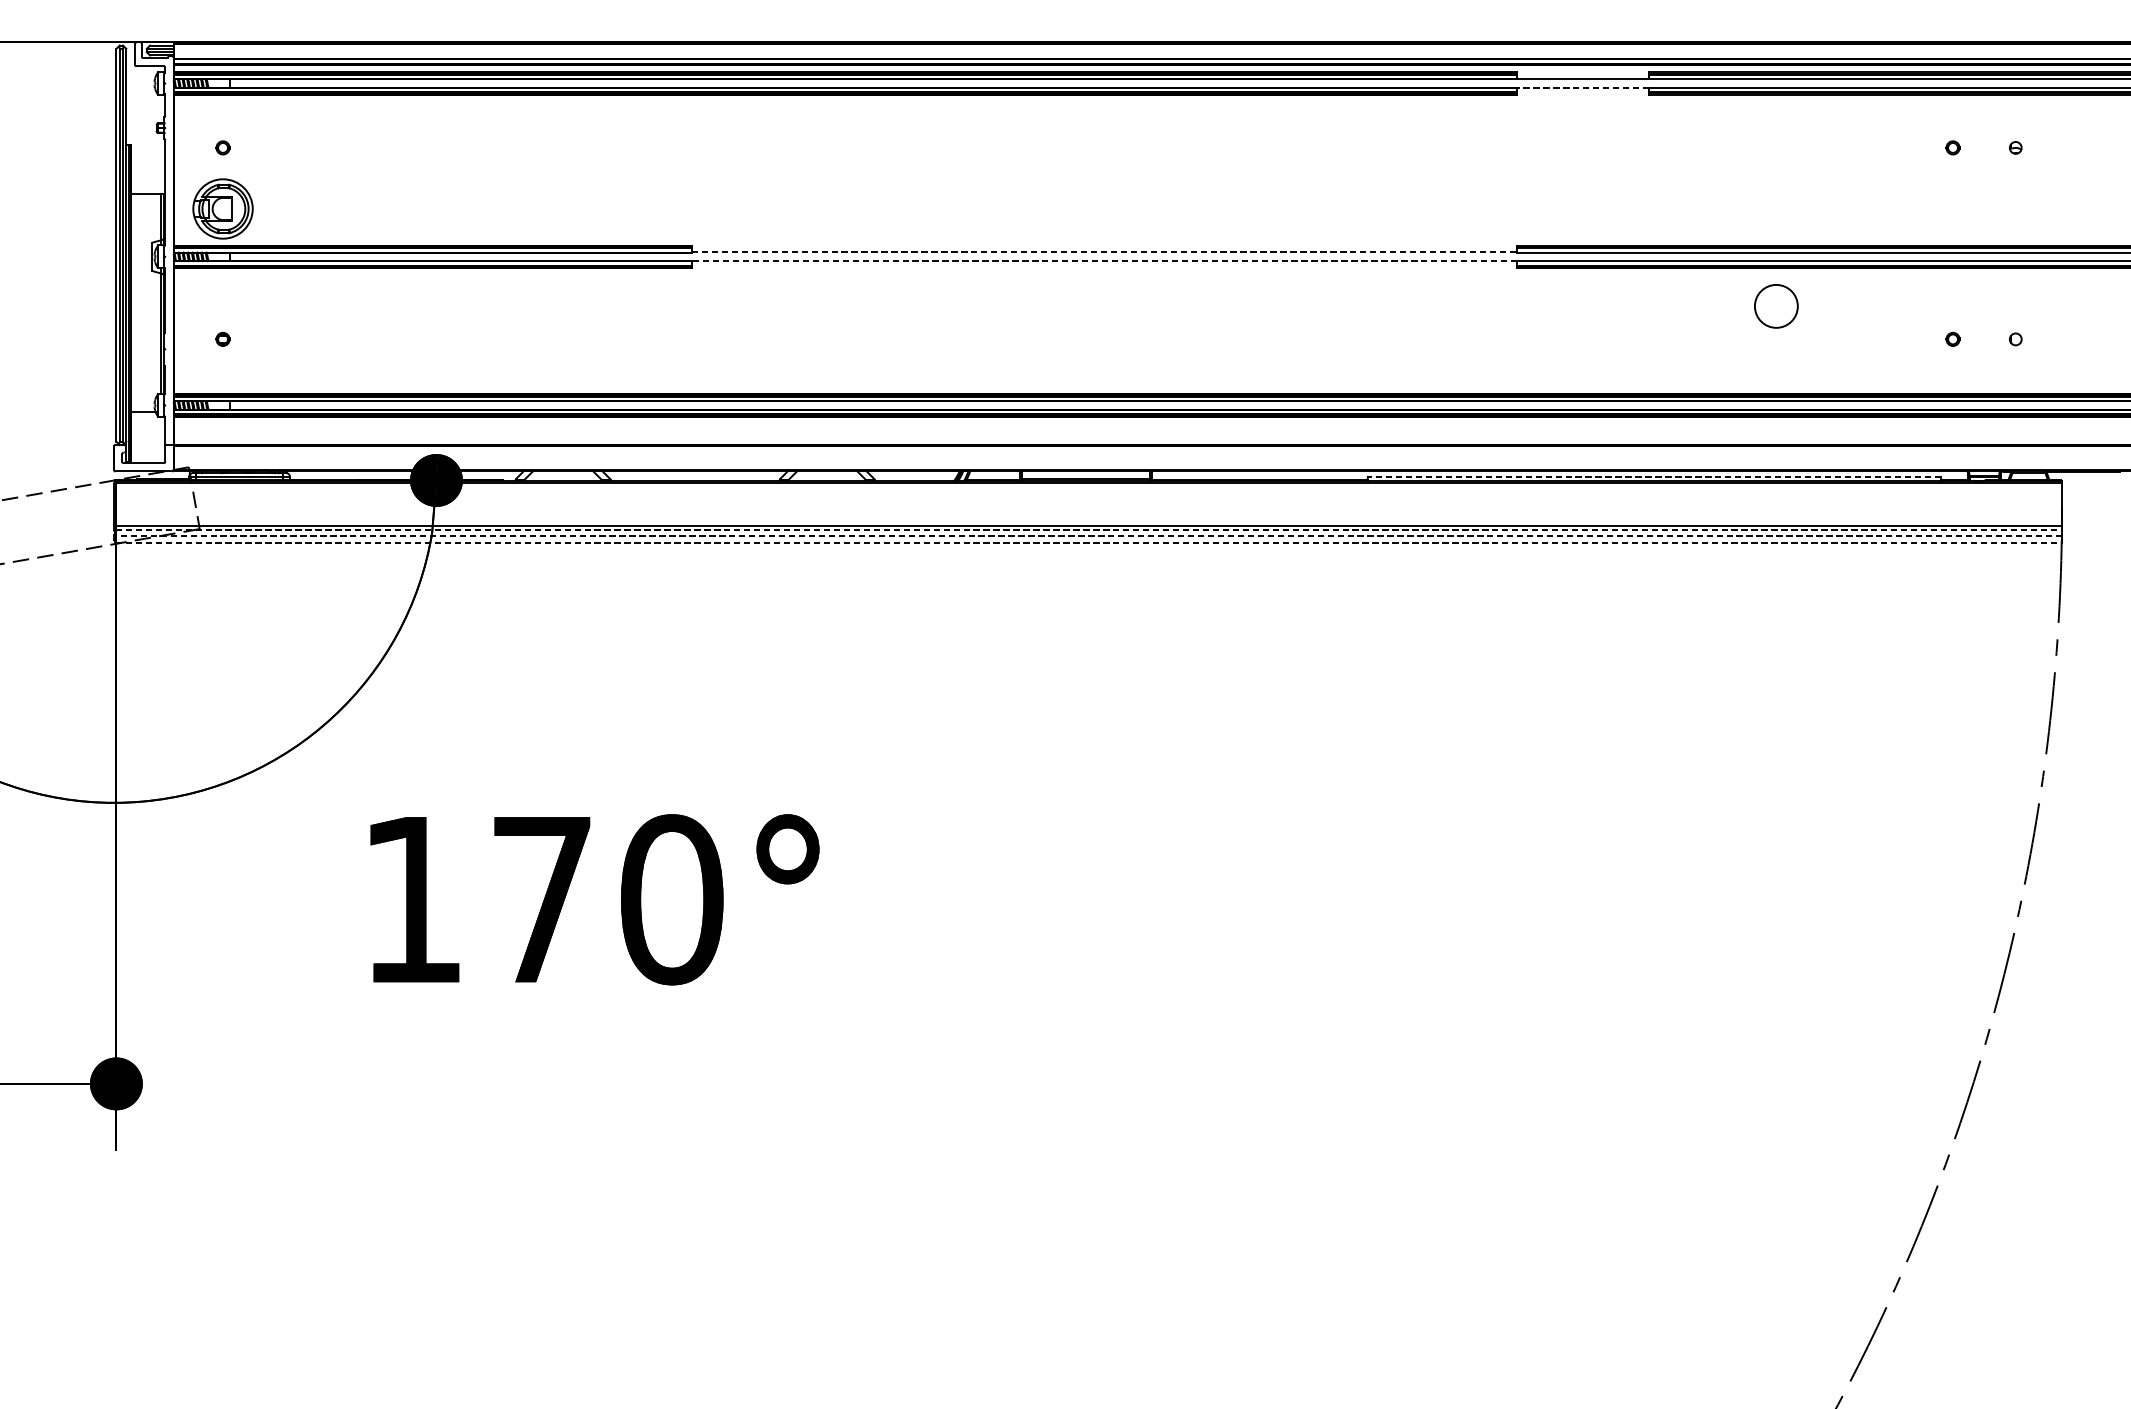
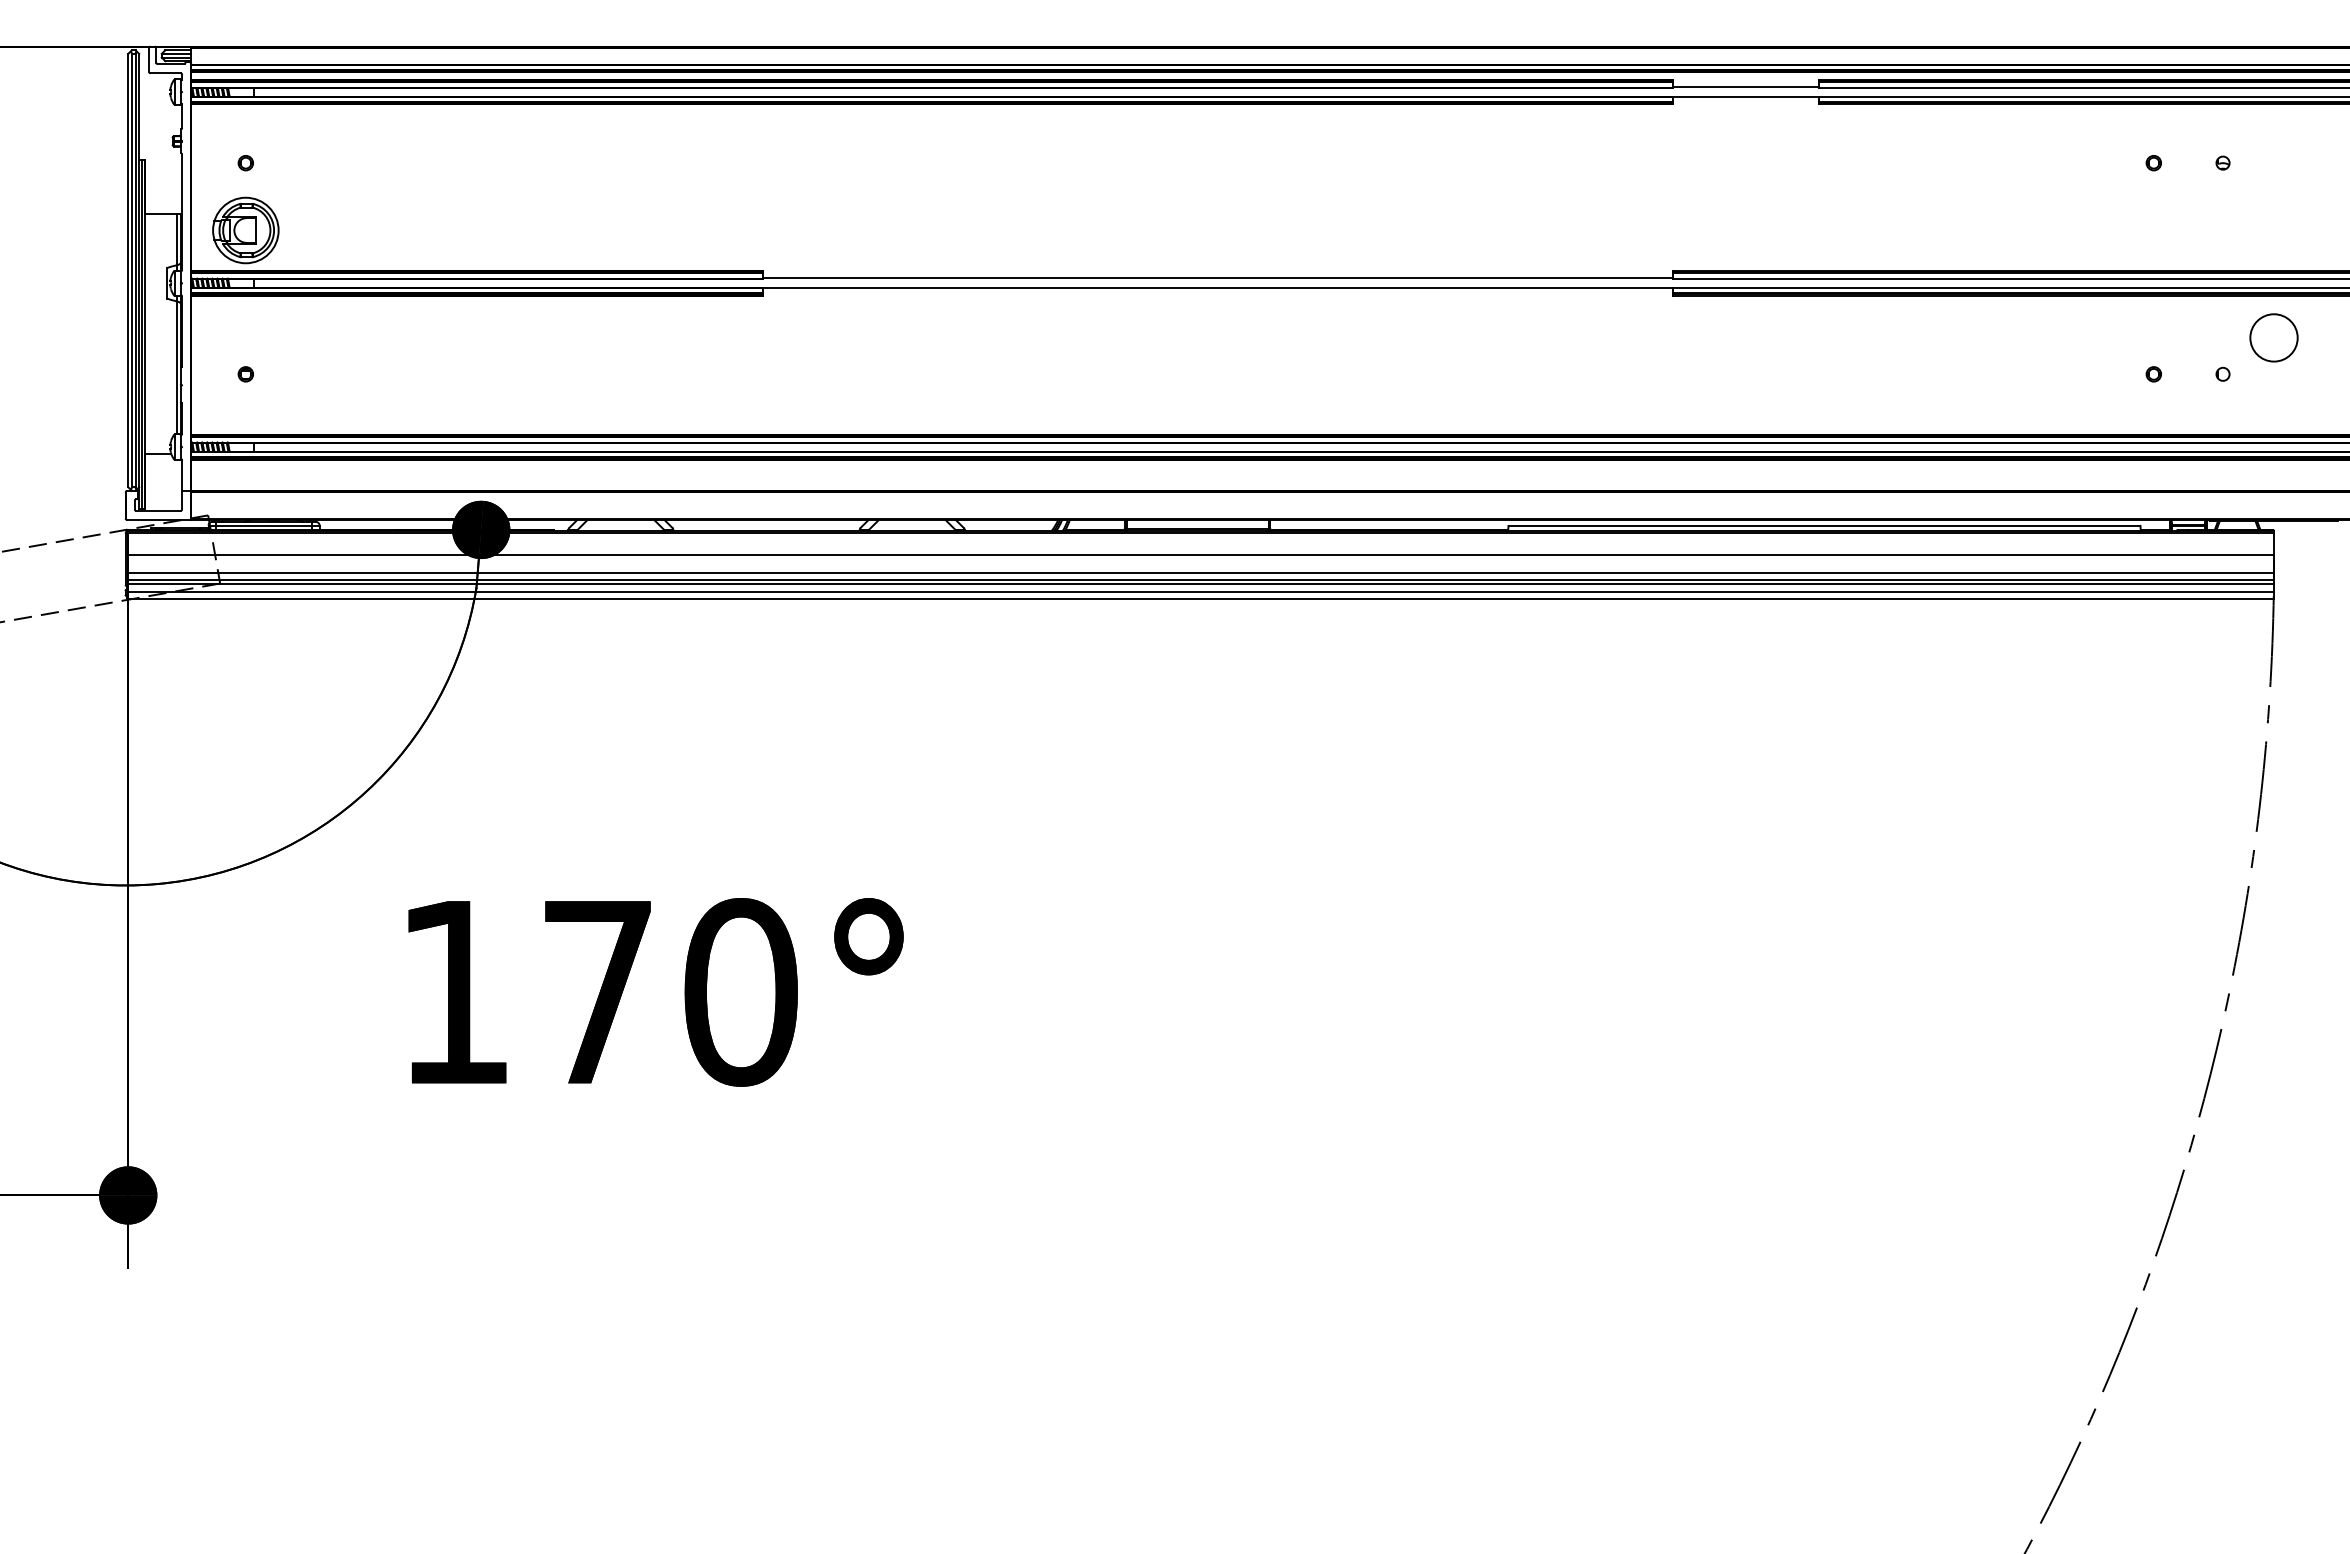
line: (1583, 87) -> (1746, 96), dashed -> solid
line: (1104, 252) -> (1218, 278), dashed -> solid
line: (1104, 261) -> (1217, 288), dashed -> solid
circle: (1775, 306) -> (2273, 337), moved
line: (1654, 476) -> (1824, 525), dashed -> solid
line: (1088, 502) -> (1200, 554), added
line: (1088, 519) -> (1200, 572), added
line: (1089, 529) -> (1201, 584), dashed -> solid
line: (1088, 536) -> (1200, 591), dashed -> solid
line: (1089, 543) -> (1201, 599), dashed -> solid

